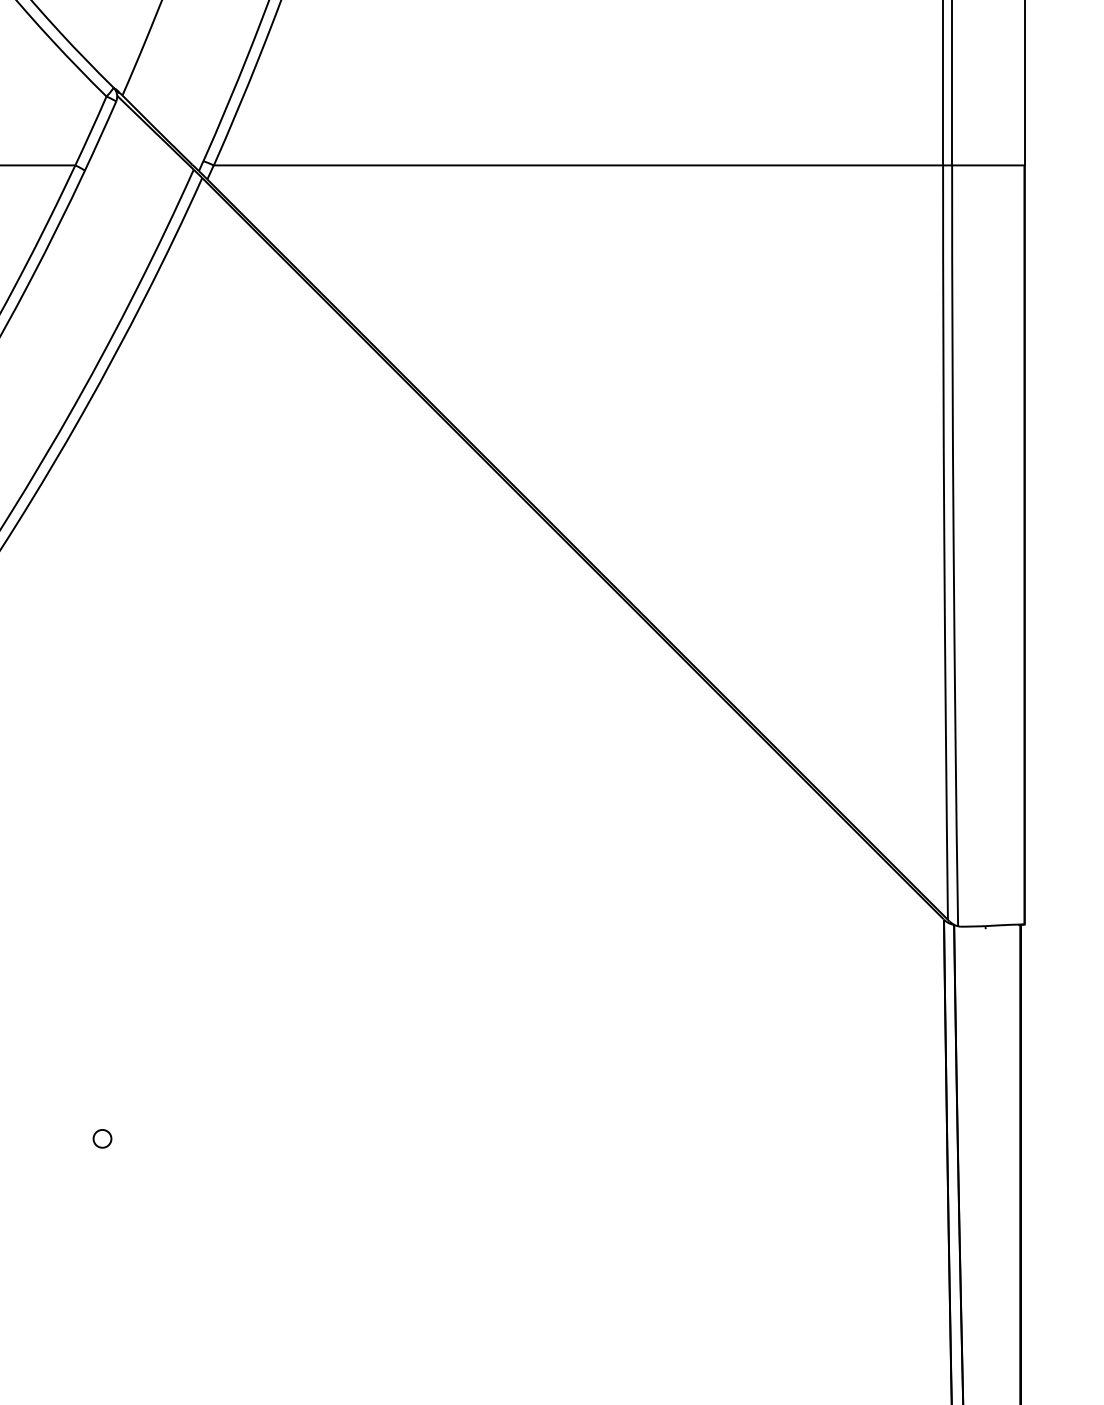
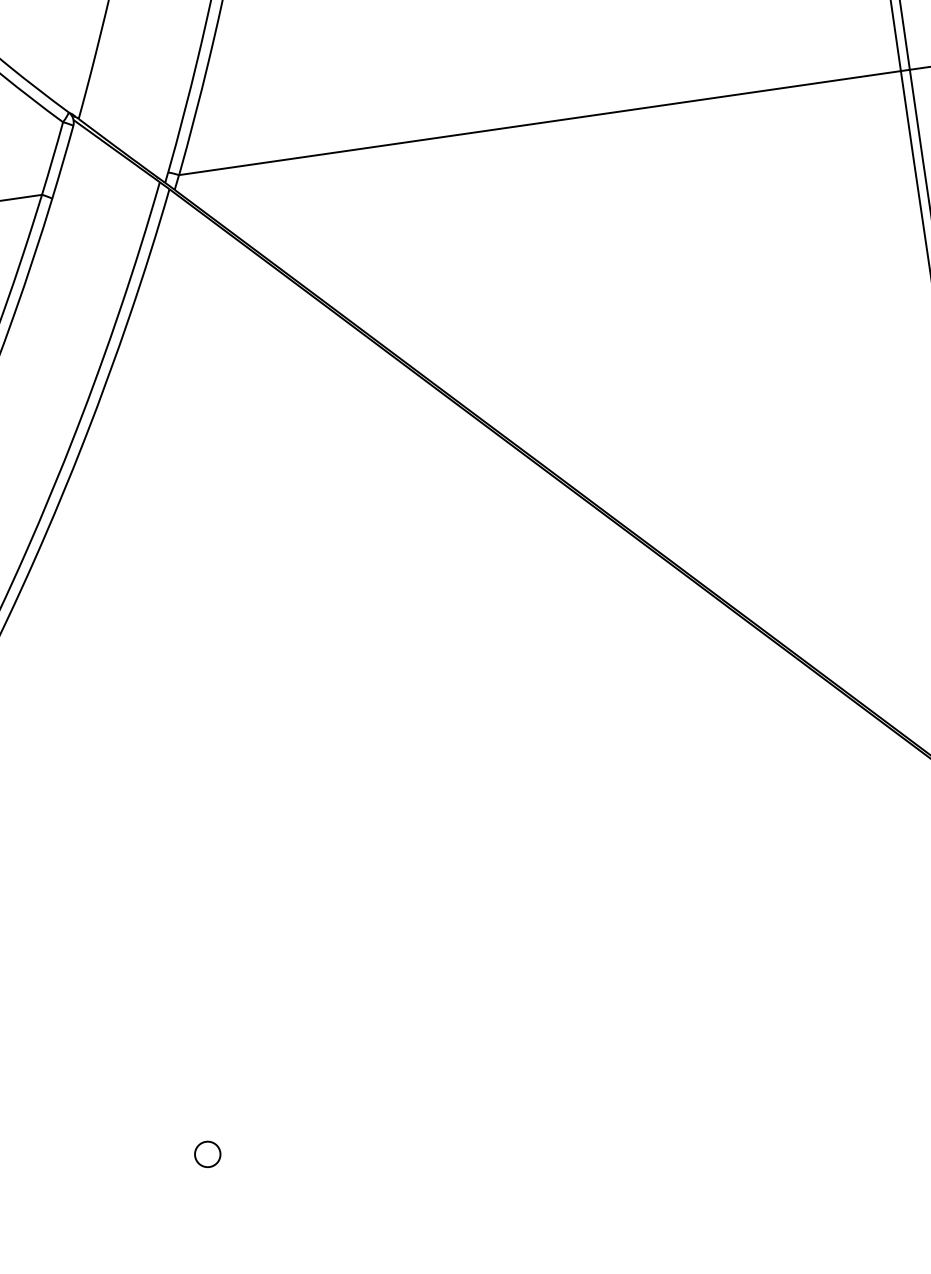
part: (102, 1138) -> (207, 1154), size x1.43

